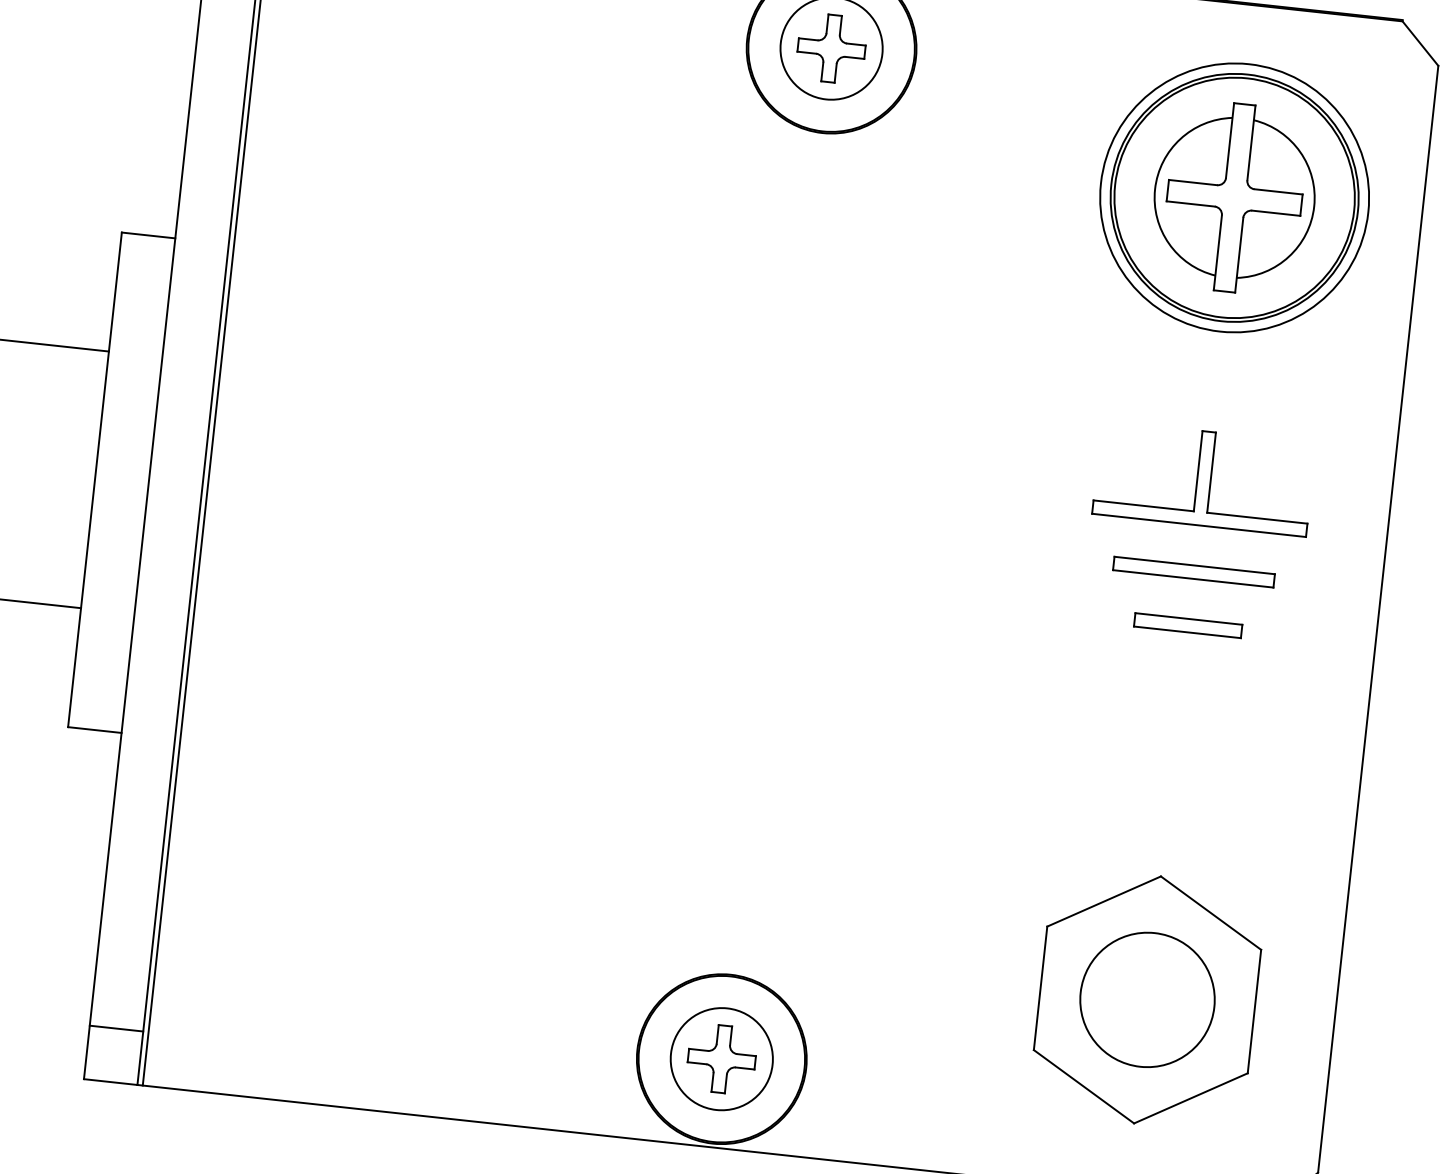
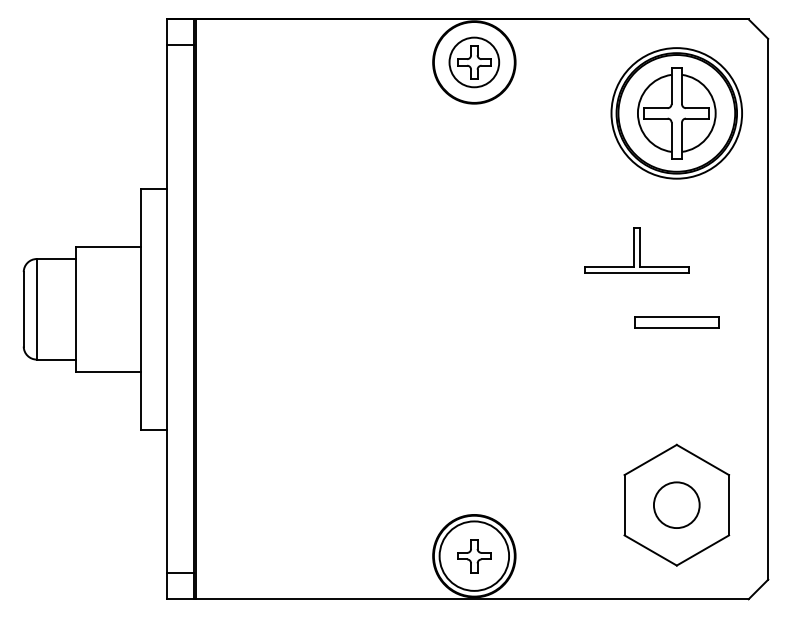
part: (1203, 478) -> (636, 250), moved
part: (1193, 572) -> (676, 296), removed
part: (1187, 625) -> (676, 322), size x1.6
circle: (1147, 998) -> (676, 504), size x0.7
circle: (722, 1057) -> (474, 555), size x1.4

